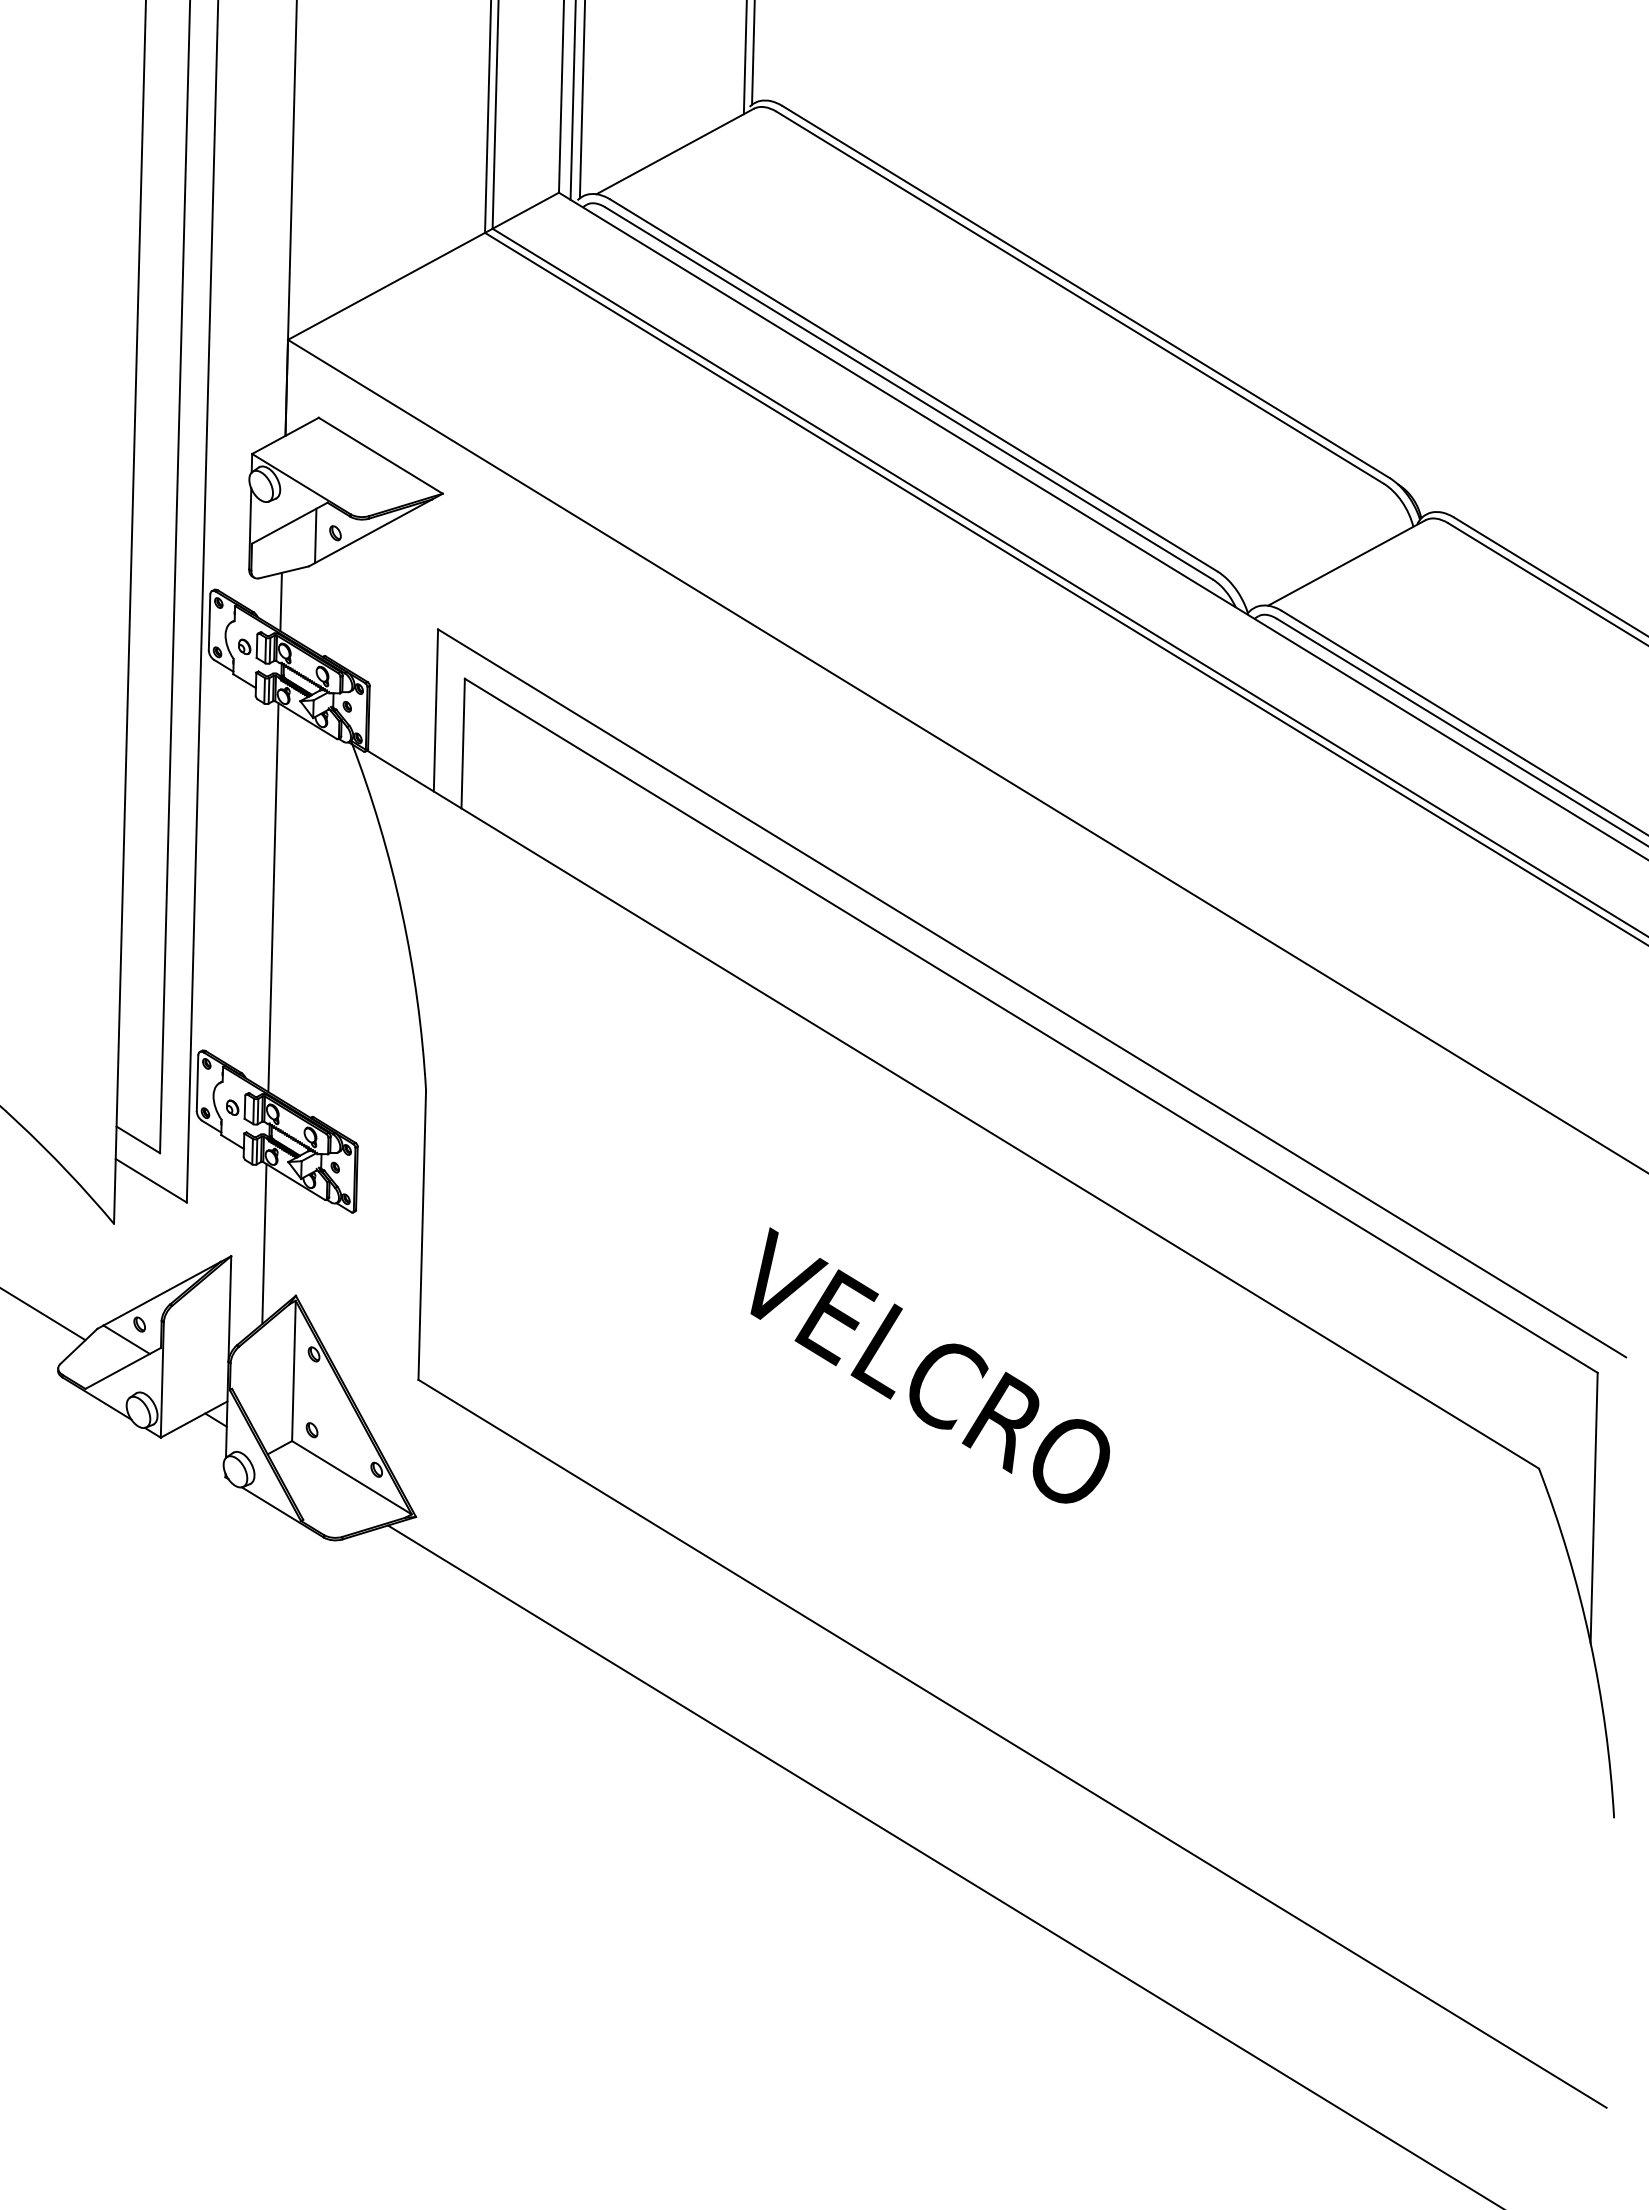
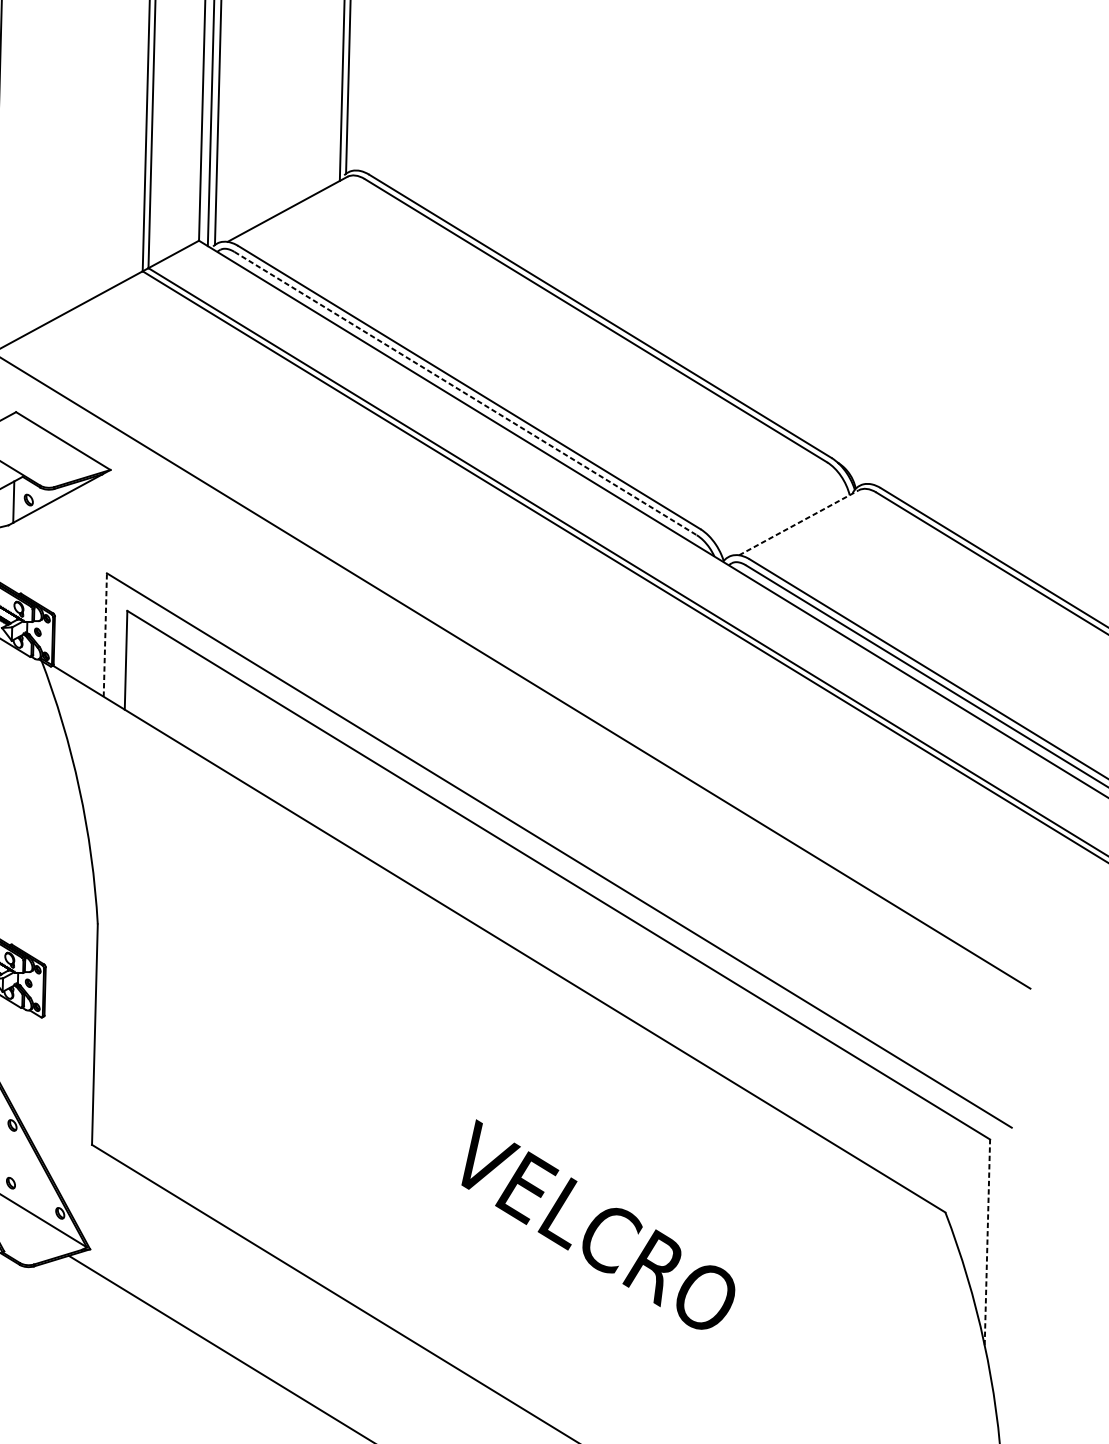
line: (909, 393) -> (465, 393), solid -> dashed
line: (1347, 562) -> (799, 522), solid -> dashed
line: (435, 709) -> (104, 634), solid -> dashed
text: (929, 1365) -> (597, 1224), moved
line: (1594, 1507) -> (987, 1242), solid -> dashed

